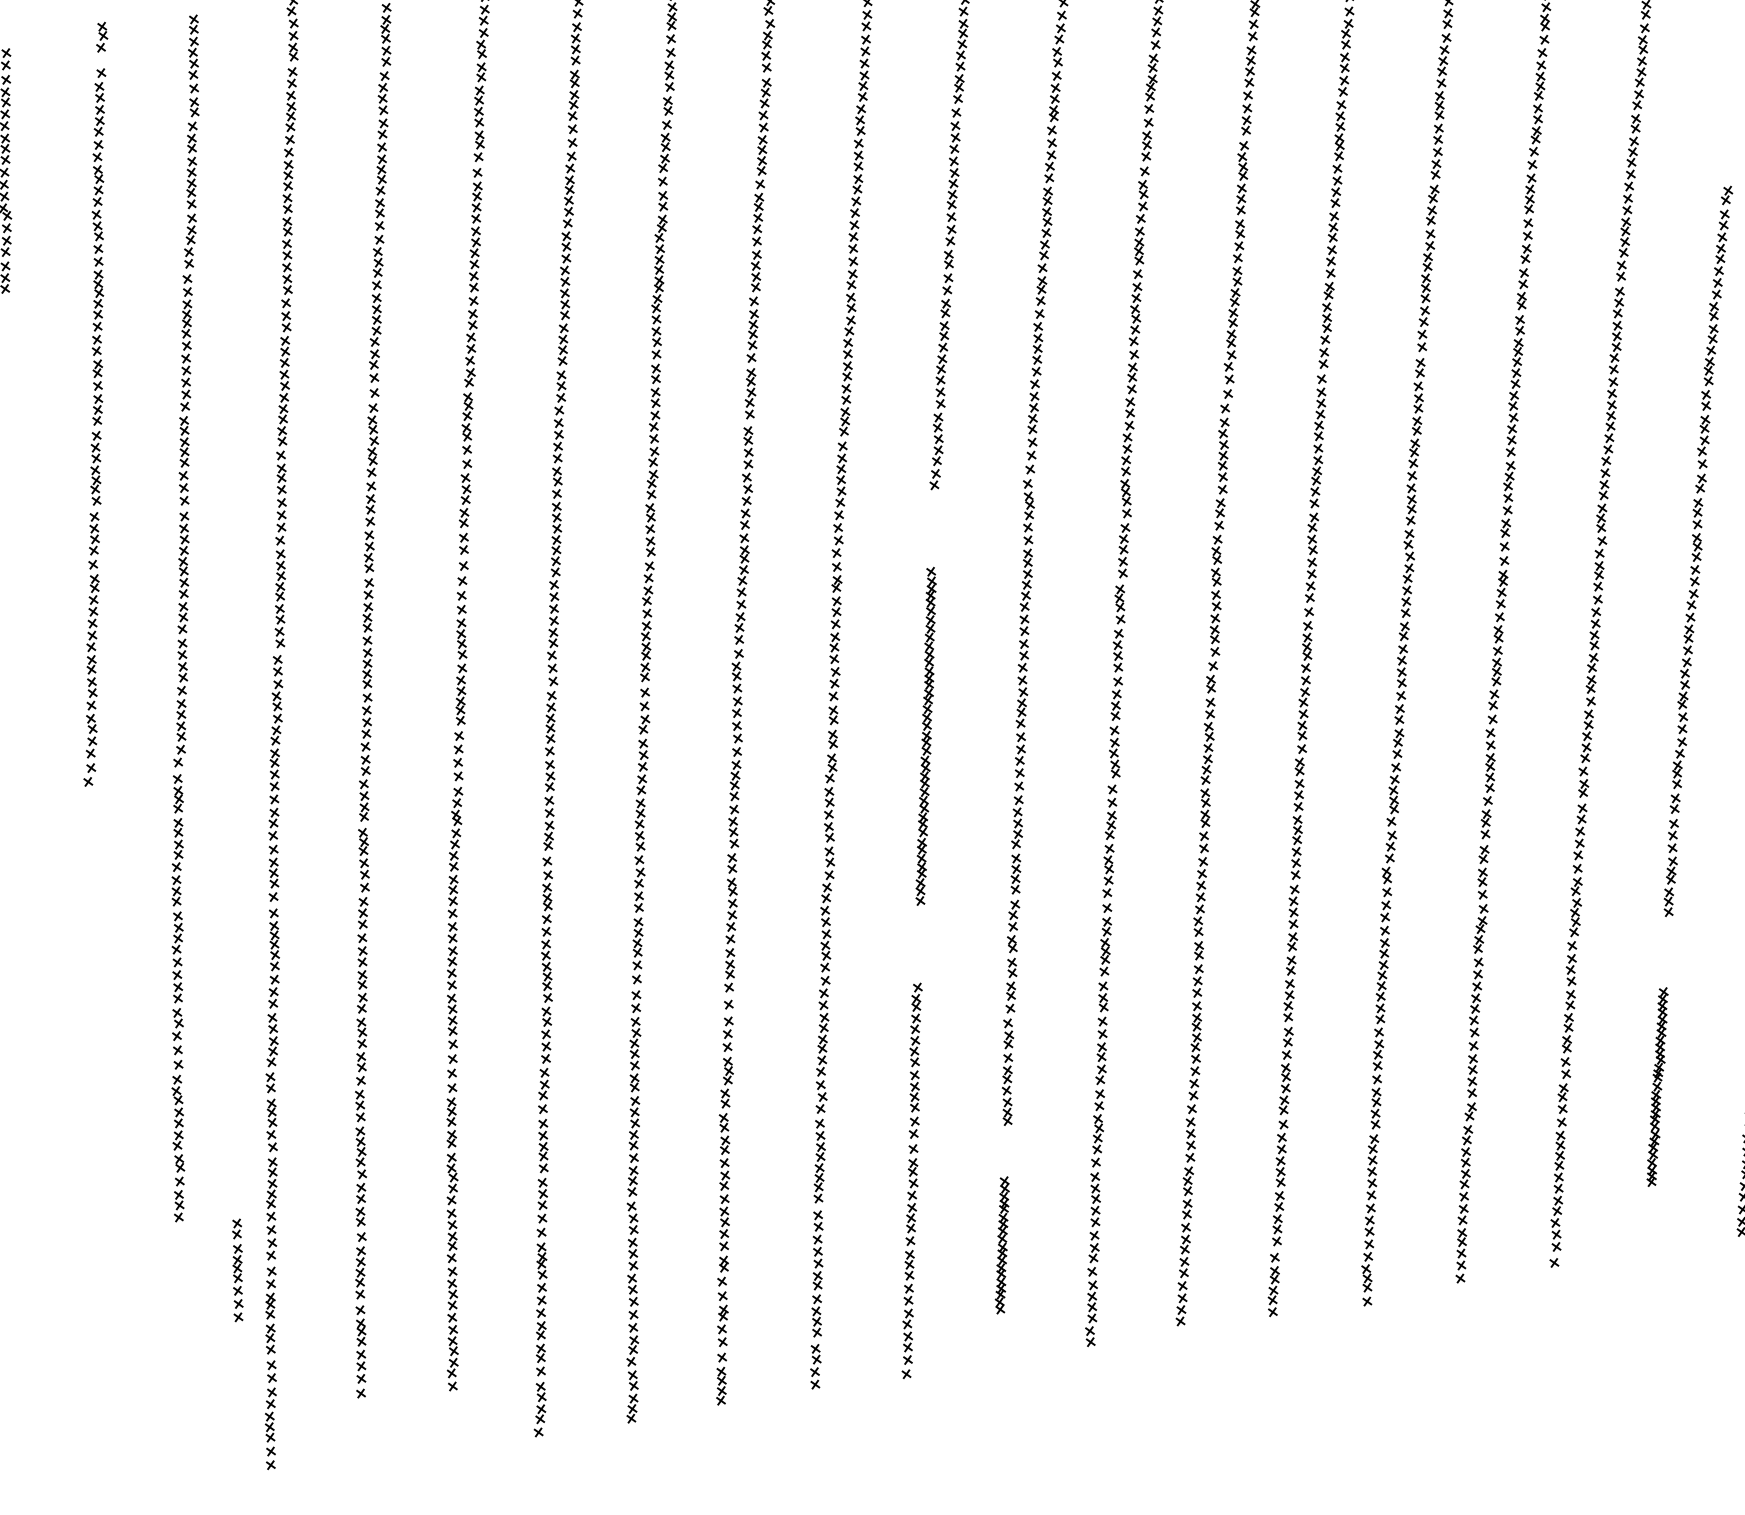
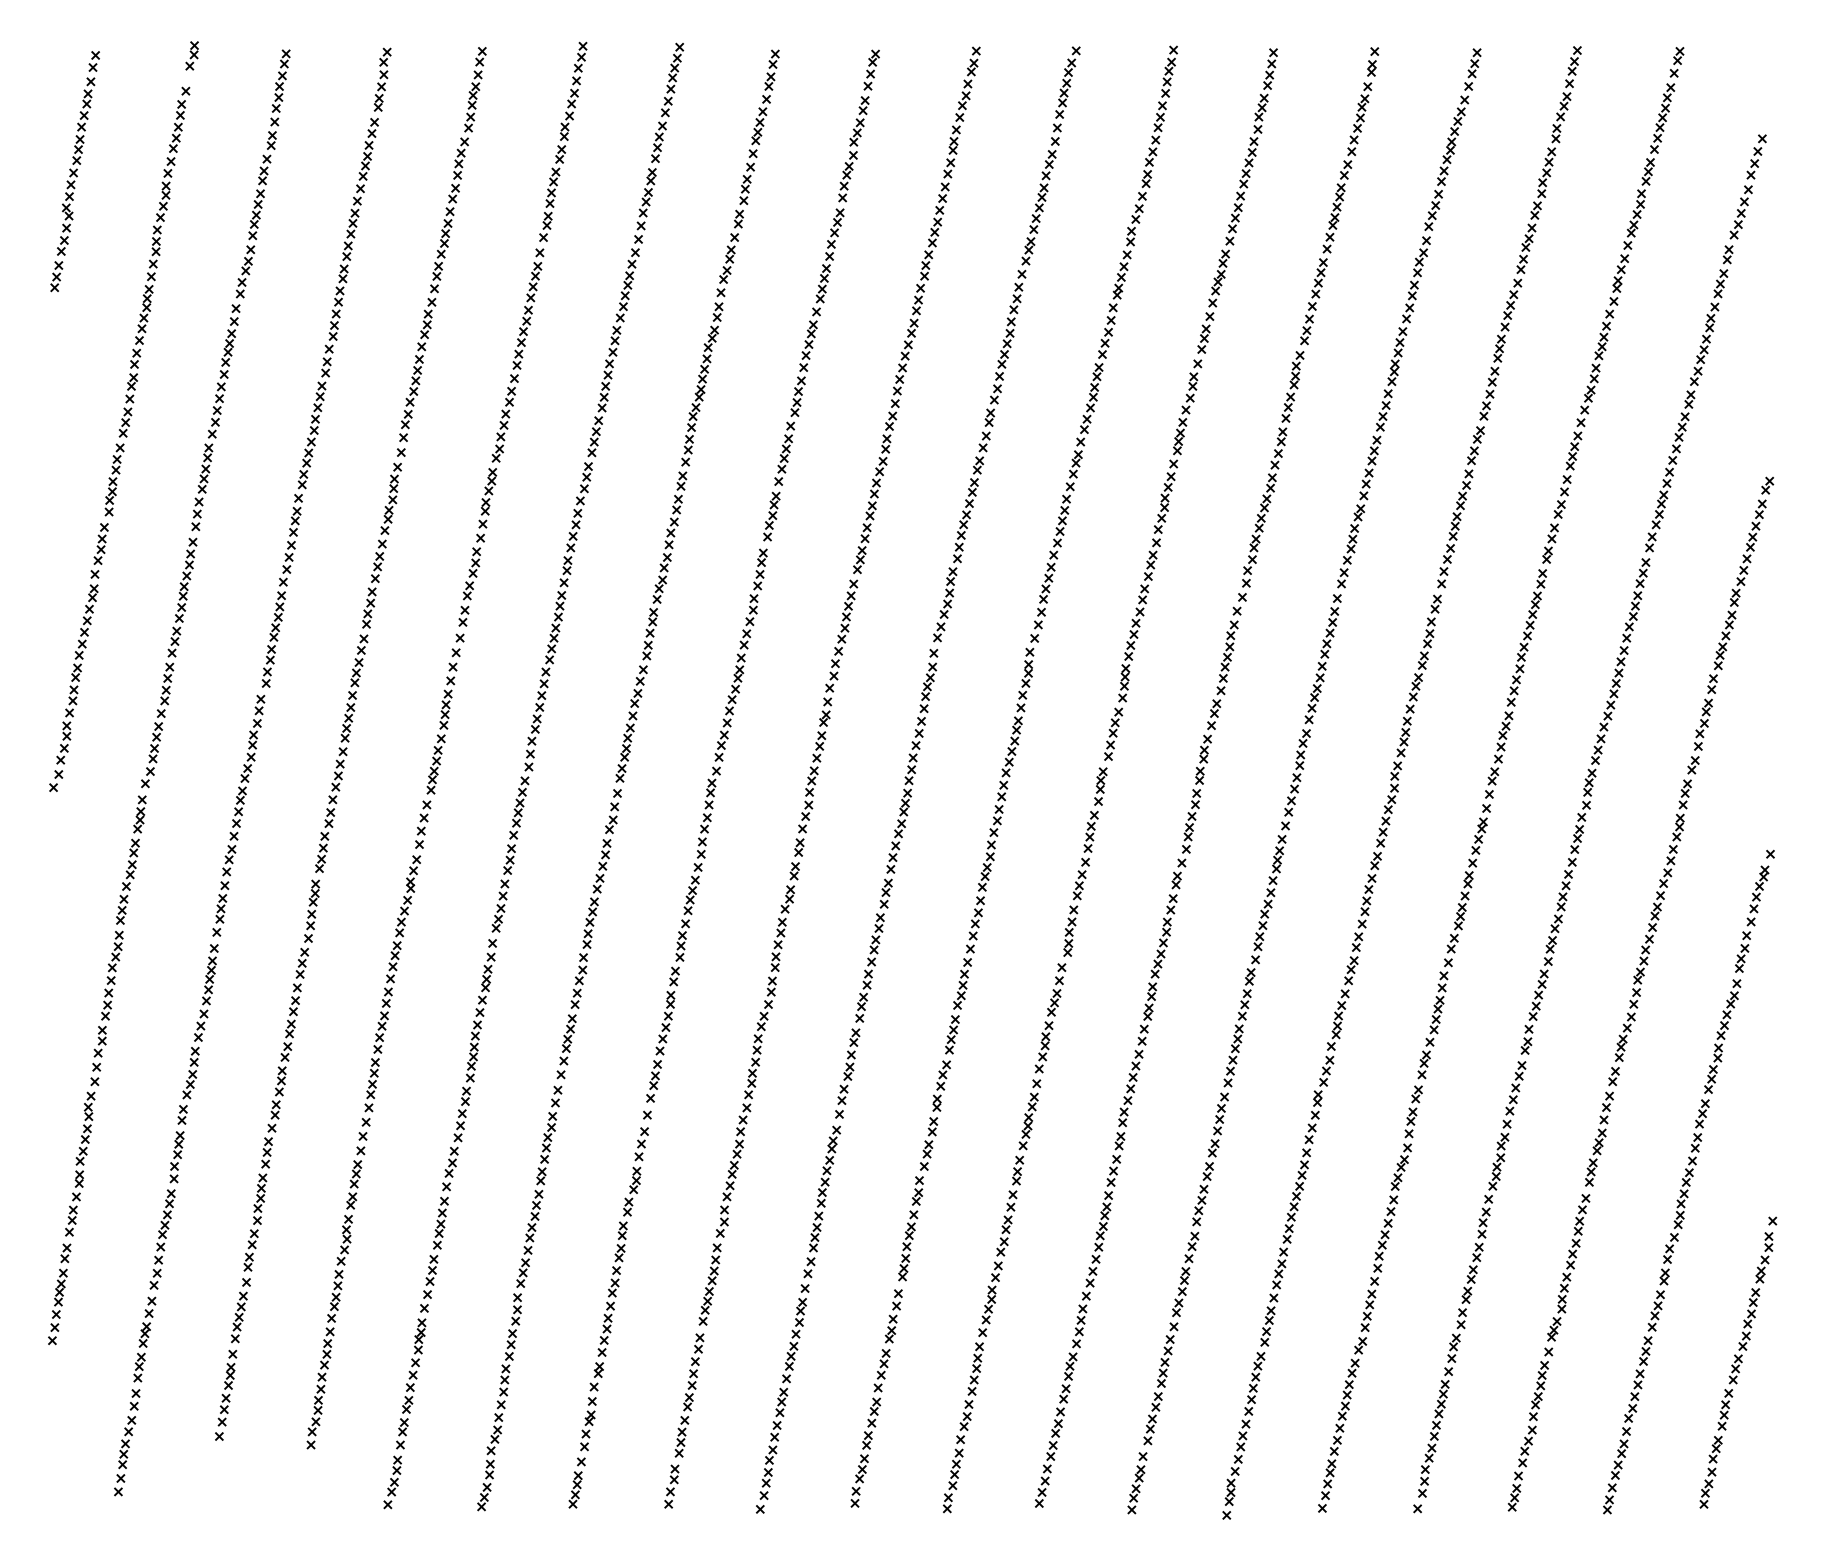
part: (925, 736) -> (886, 883), size x1.43
part: (1657, 1086) -> (1548, 1352), size x1.67
part: (1002, 1245) -> (876, 1398), size x1.67
part: (237, 1270) -> (59, 1294), moved

